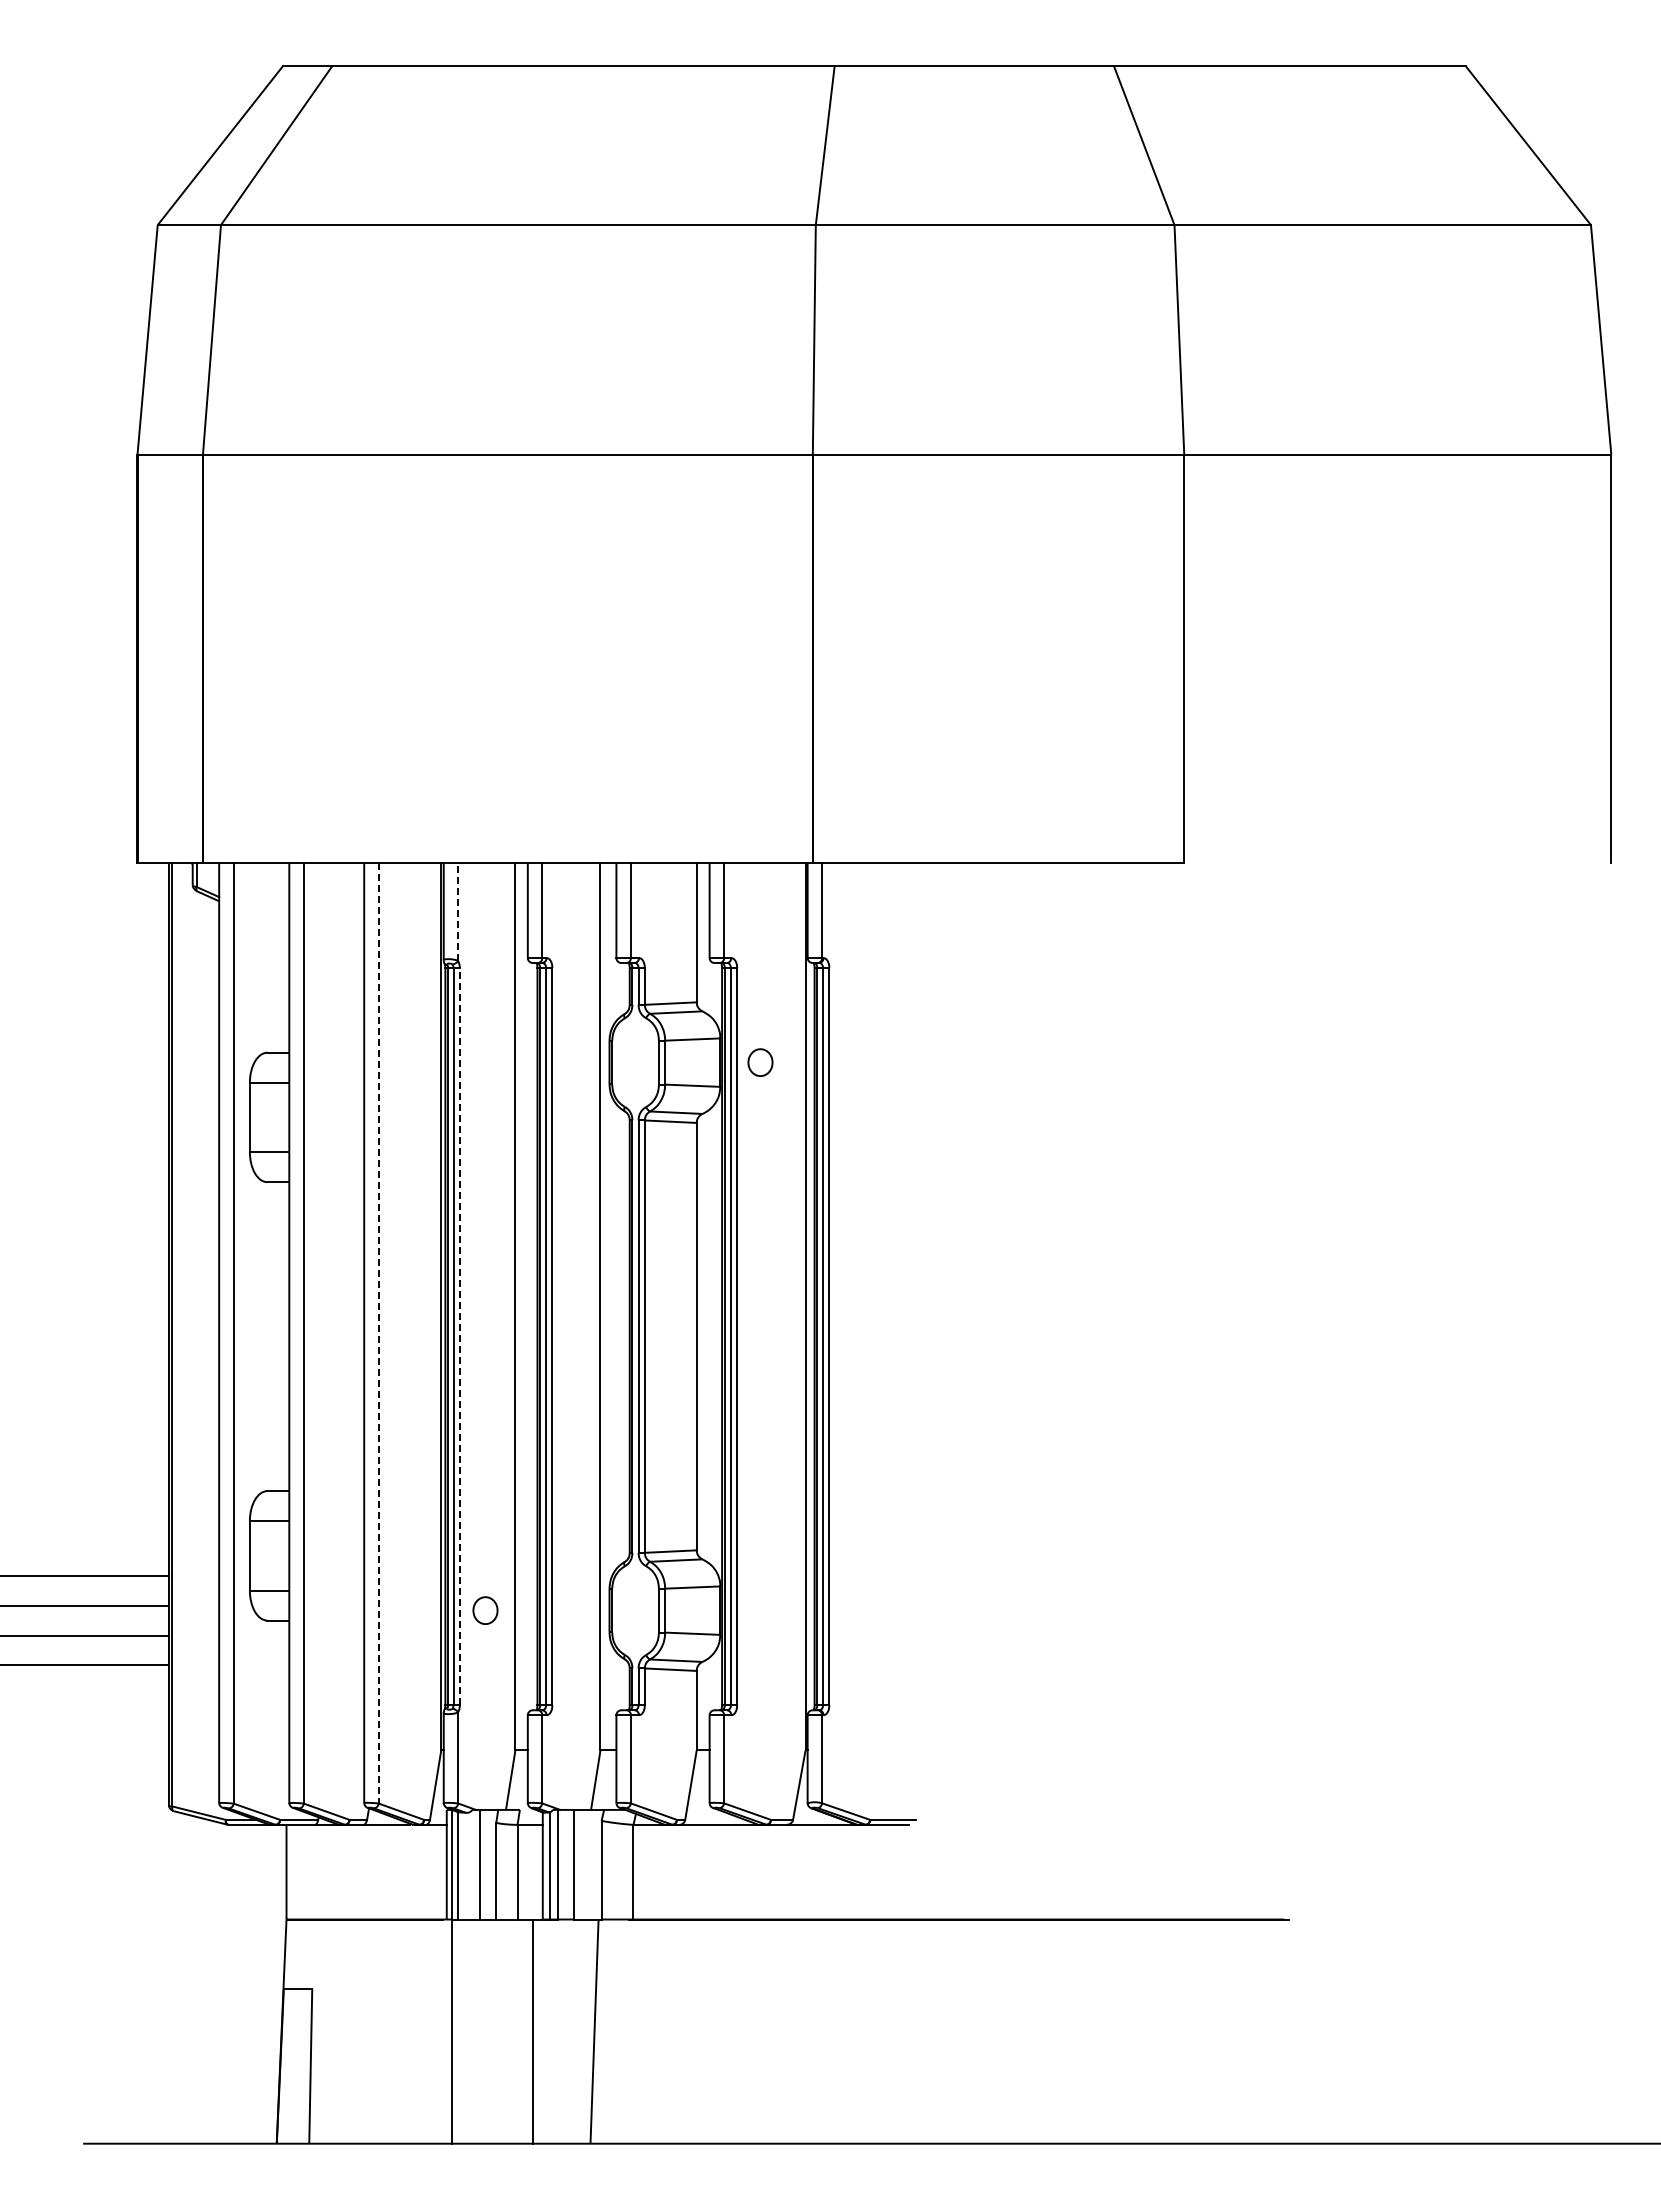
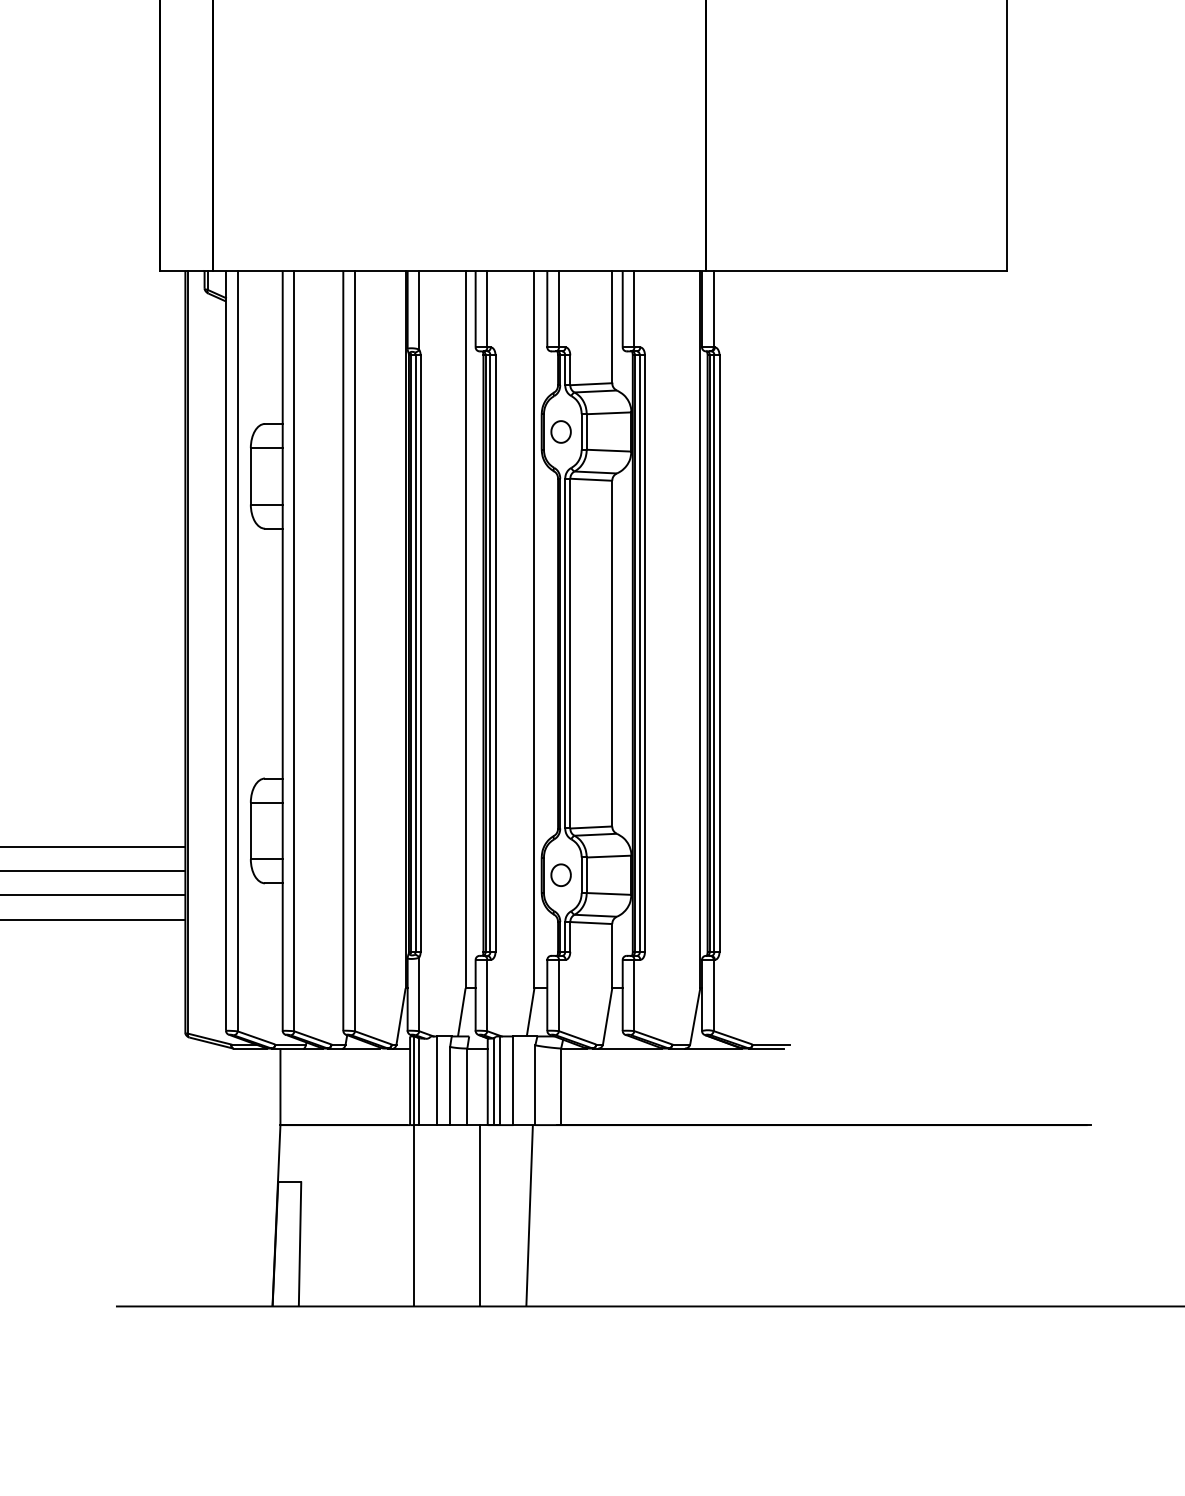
line: (458, 912) -> (419, 310), dashed -> solid
part: (760, 1062) -> (561, 431), moved
line: (378, 1333) -> (354, 651), dashed -> solid
line: (459, 1336) -> (420, 653), dashed -> solid
part: (485, 1610) -> (561, 875), moved

